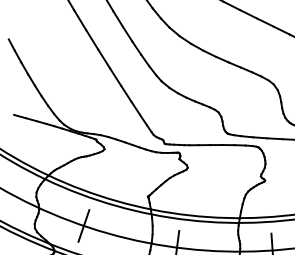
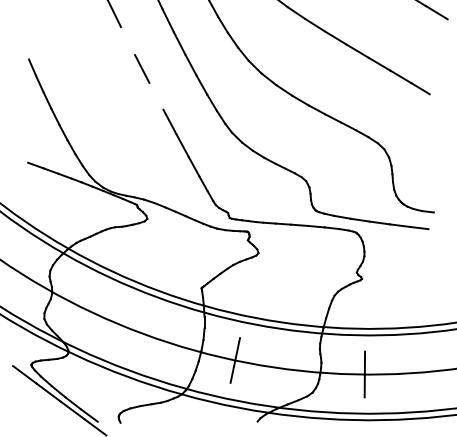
line: (79, 20) -> (127, 41), removed
line: (104, 58) -> (156, 95), removed
line: (84, 226) -> (111, 321), removed

